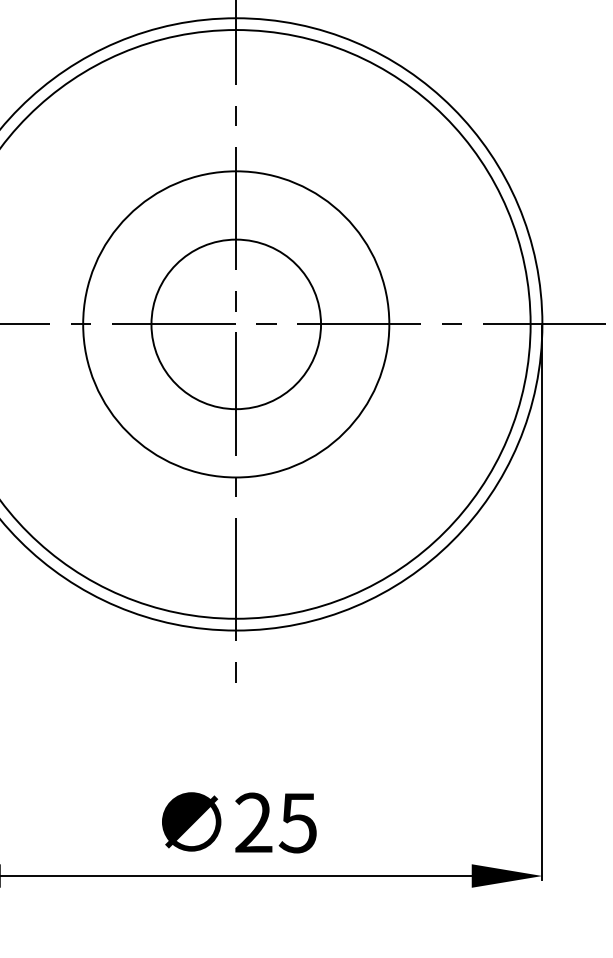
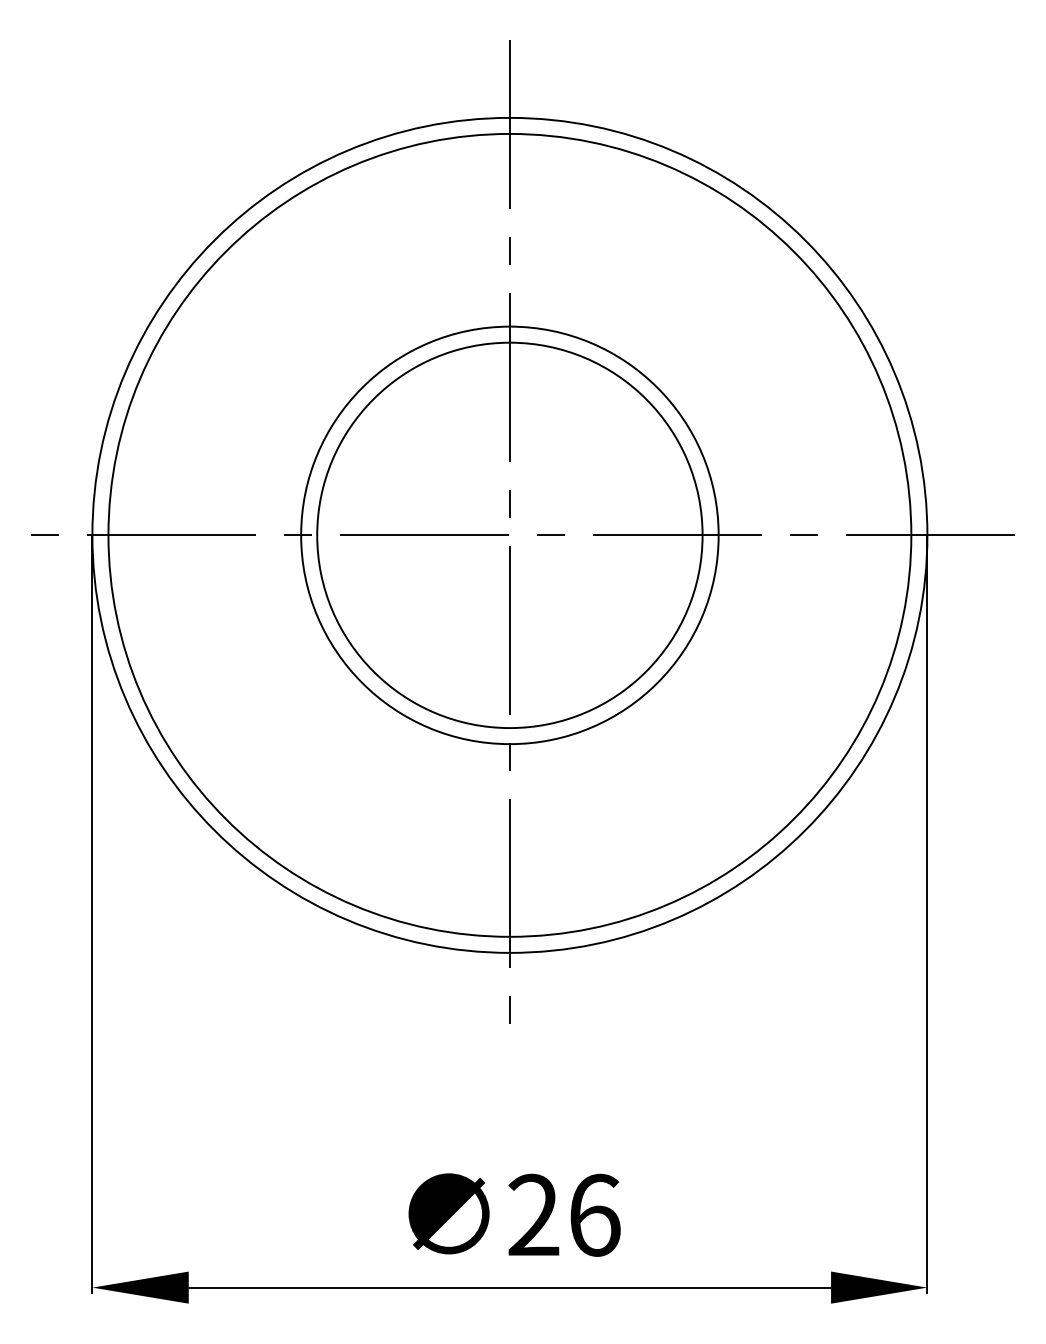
circle: (235, 324) -> (509, 535), size x1.67
text: (297, 822) -> (593, 1214), 25 -> 26

